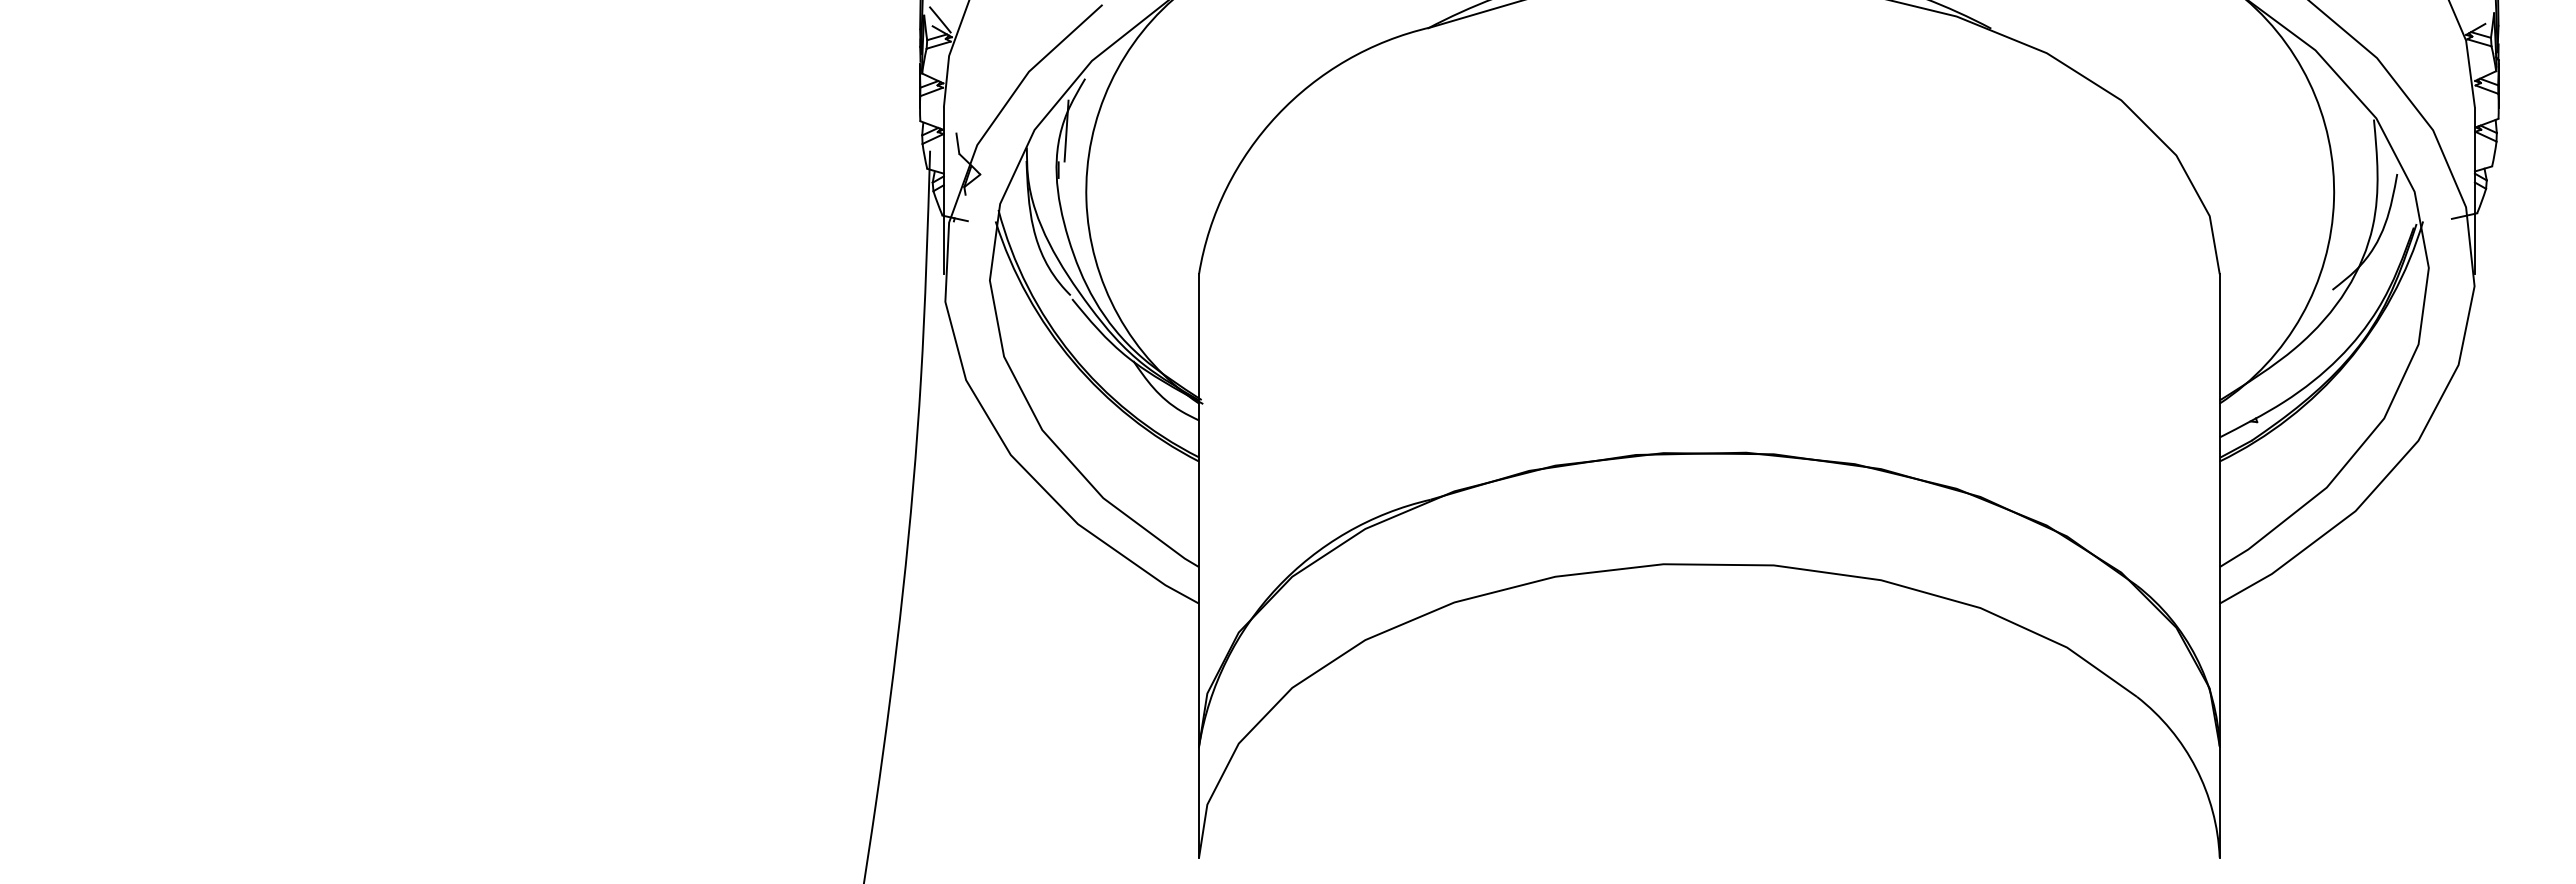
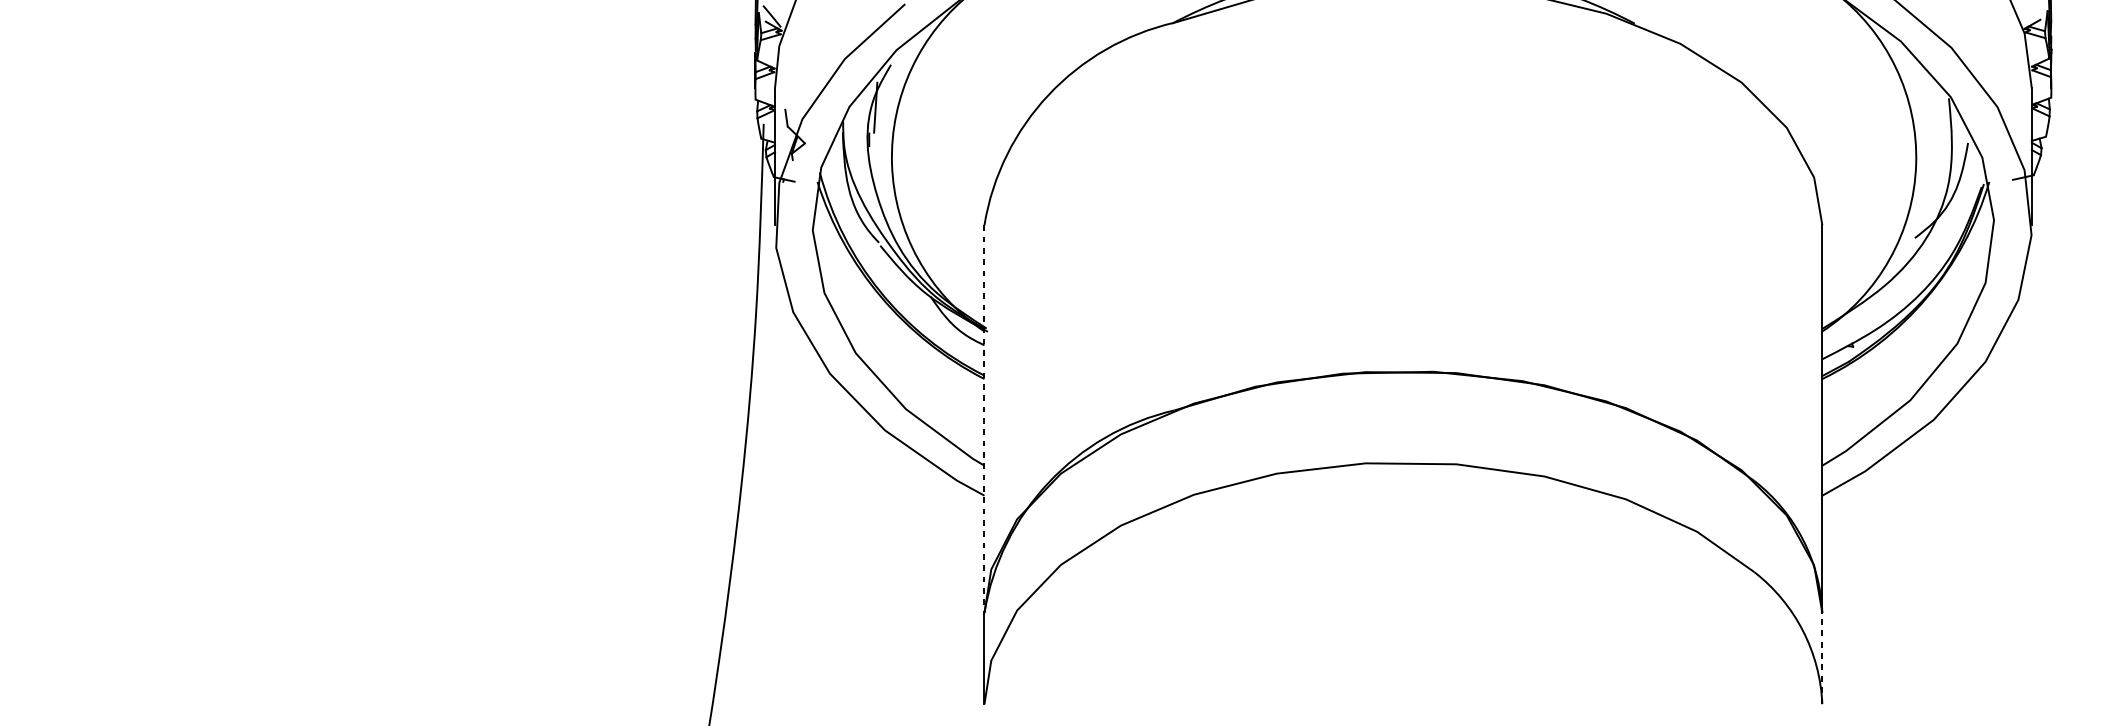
line: (1199, 510) -> (984, 419), solid -> dashed
line: (2219, 802) -> (1822, 658), solid -> dashed

